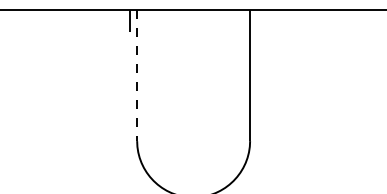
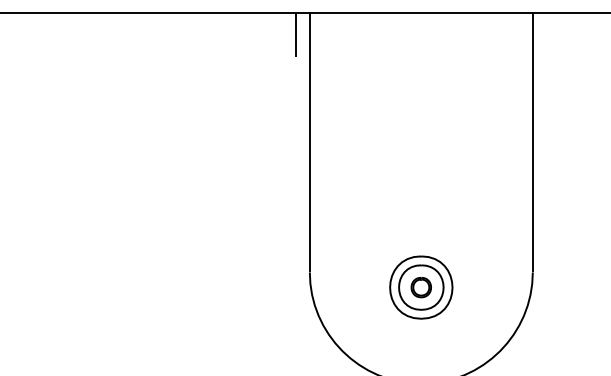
line: (137, 75) -> (310, 142), dashed -> solid
part: (193, 148) -> (421, 287), added

